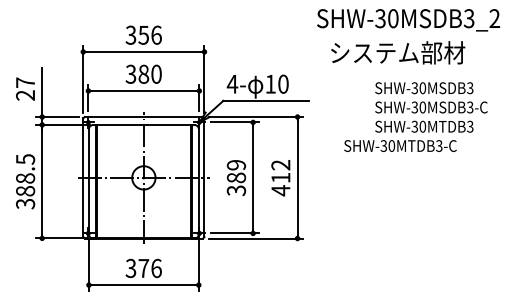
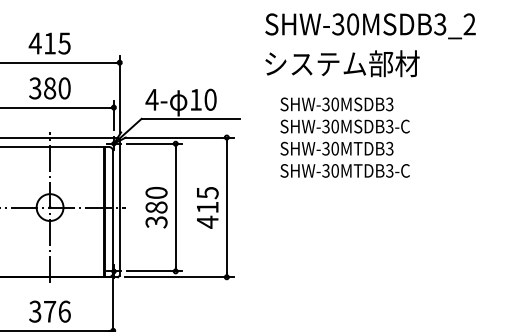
text: (408, 20) -> (370, 26), moved
text: (143, 34) -> (49, 42), 356 -> 415
text: (431, 107) -> (345, 126), moved
text: (236, 165) -> (156, 193), 389 -> 380
text: (280, 165) -> (207, 193), 412 -> 415

